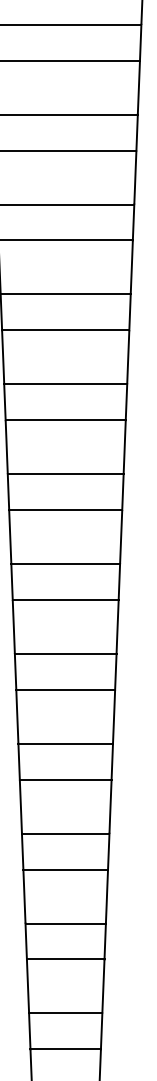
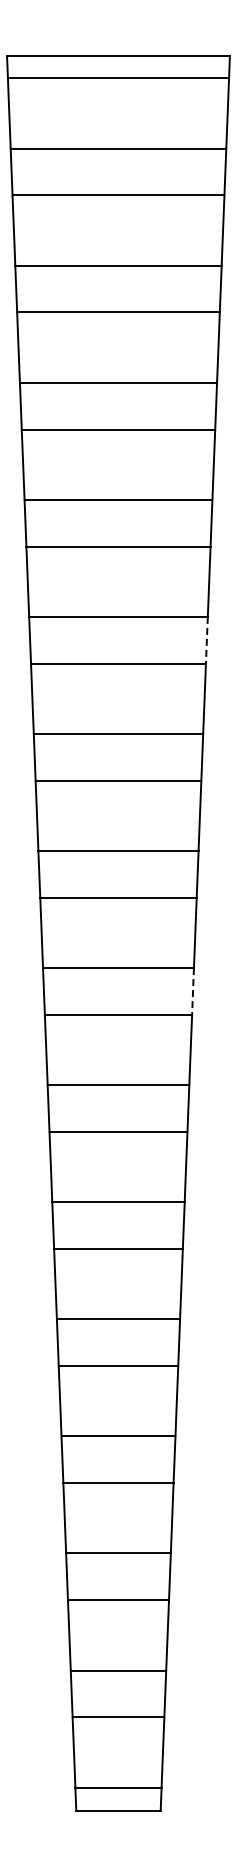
line: (133, 222) -> (206, 640), solid -> dashed
line: (123, 492) -> (193, 991), solid -> dashed

